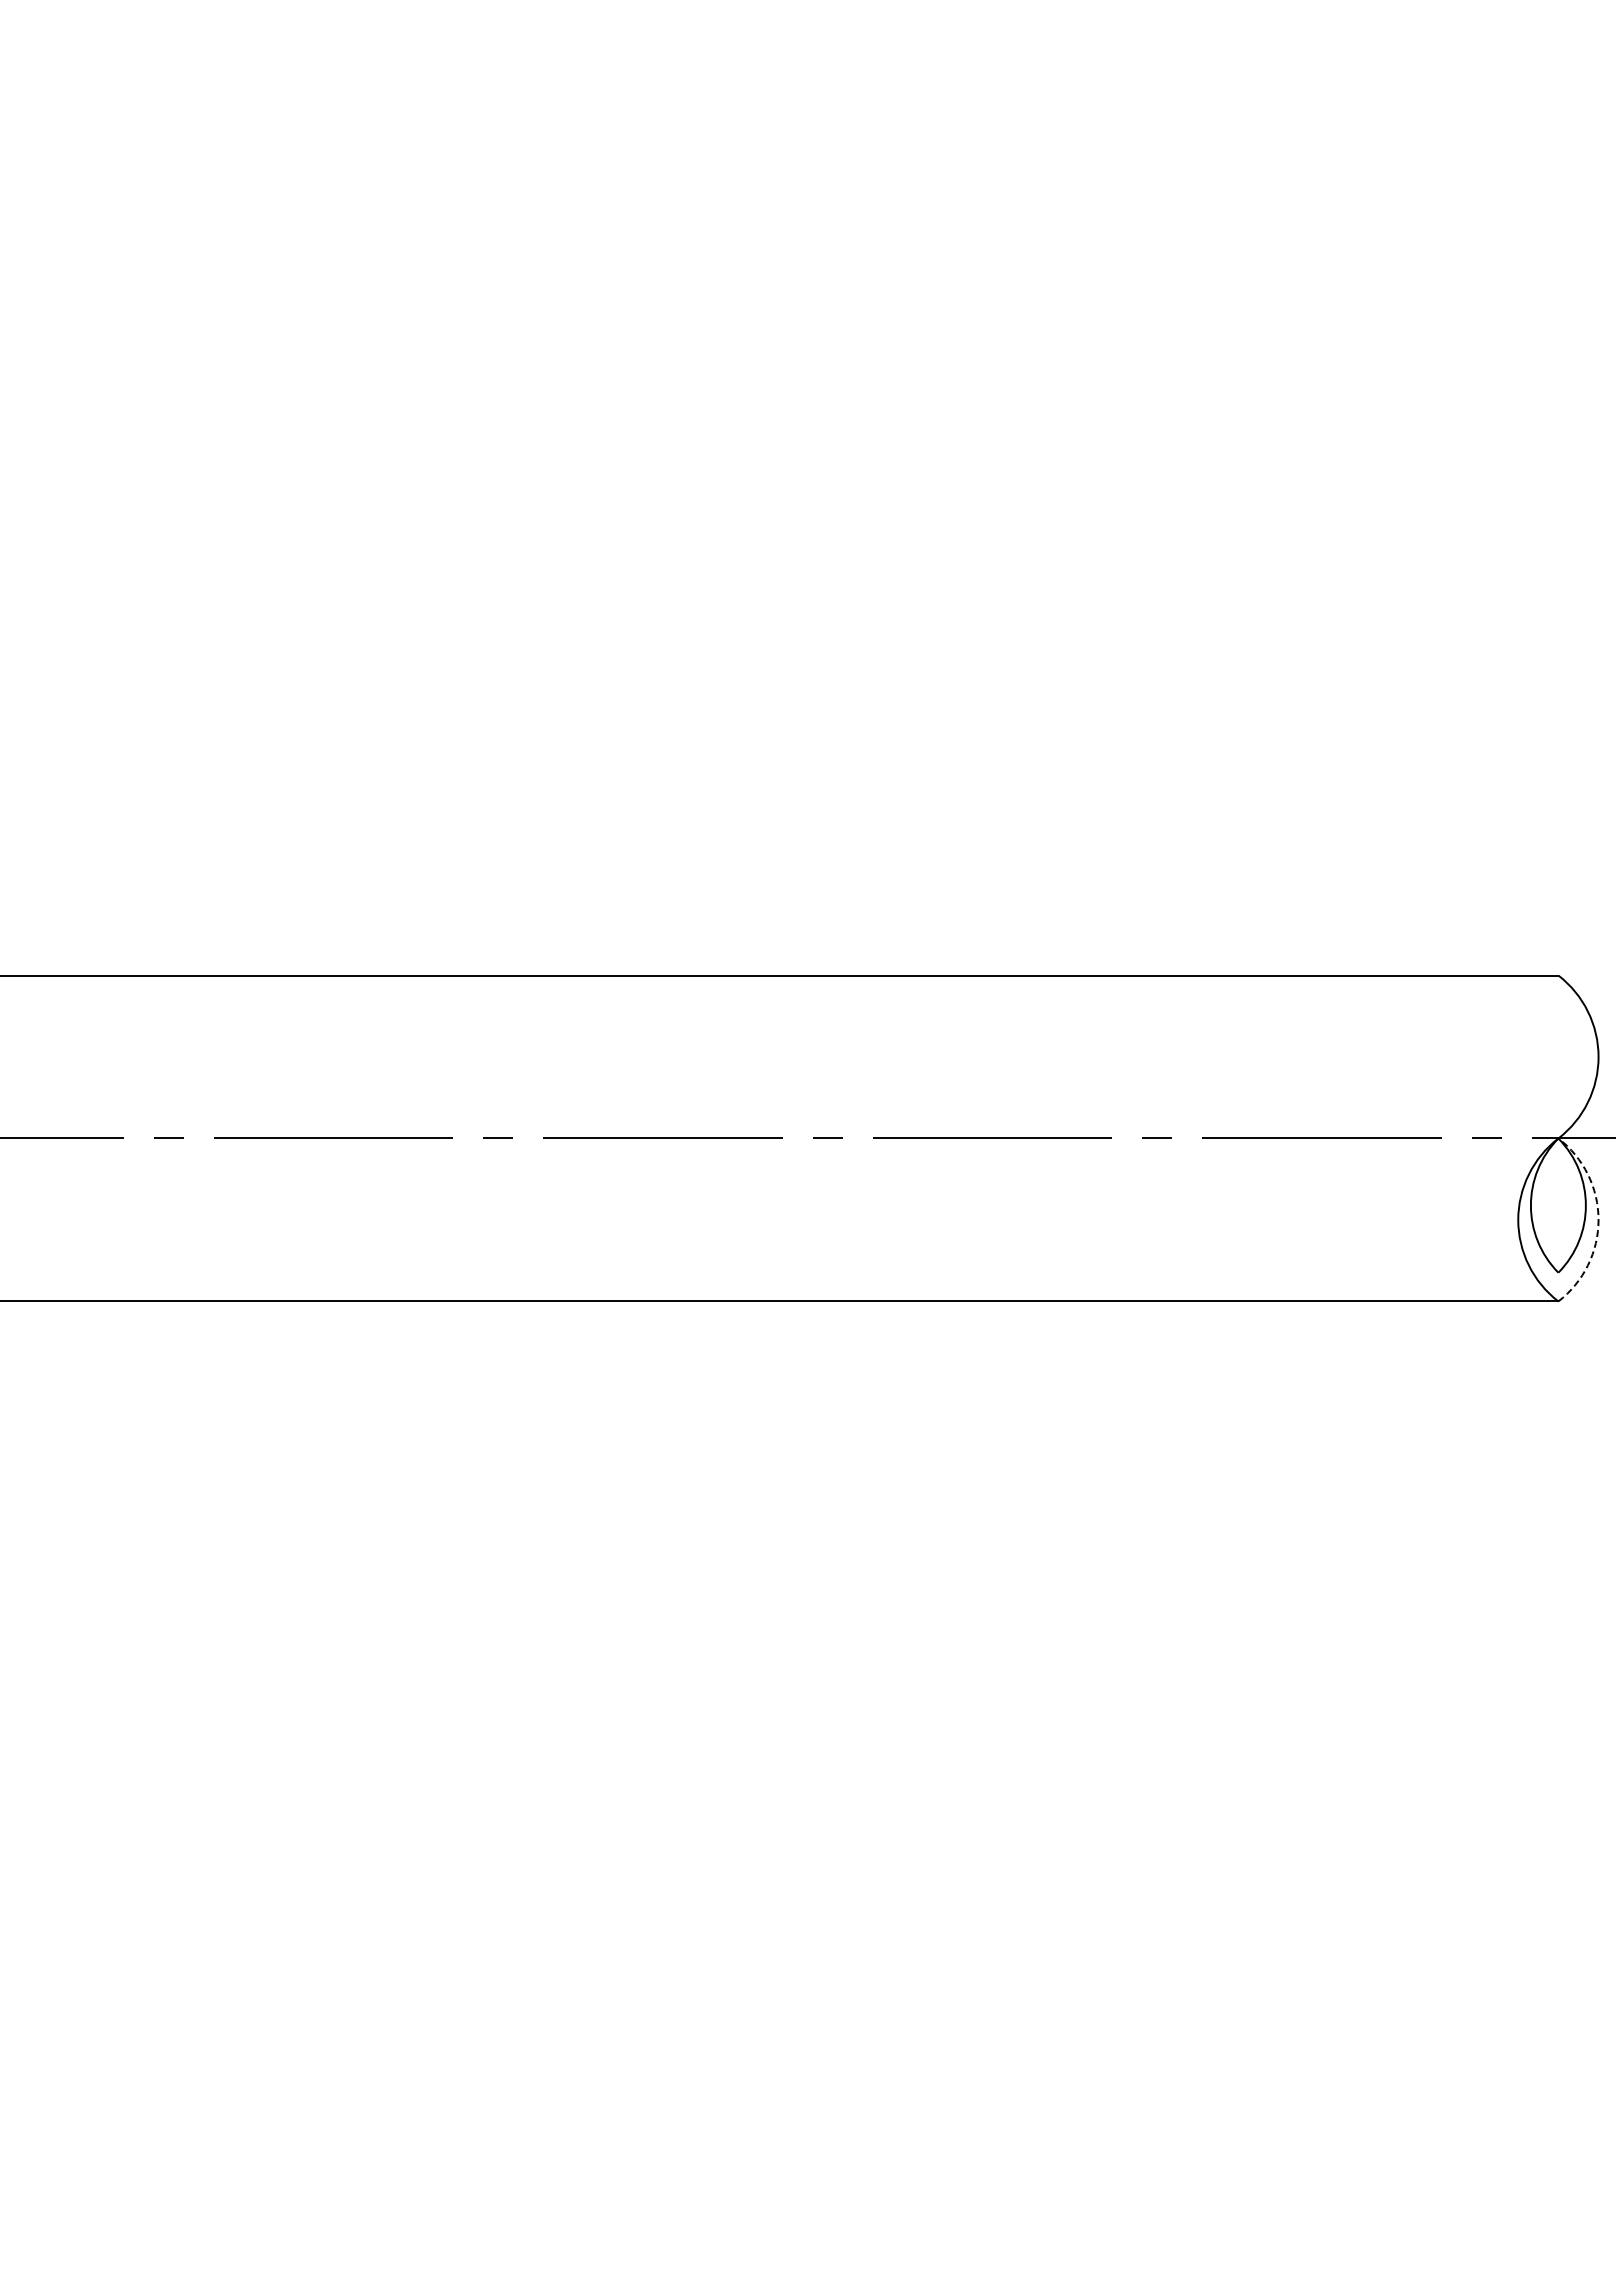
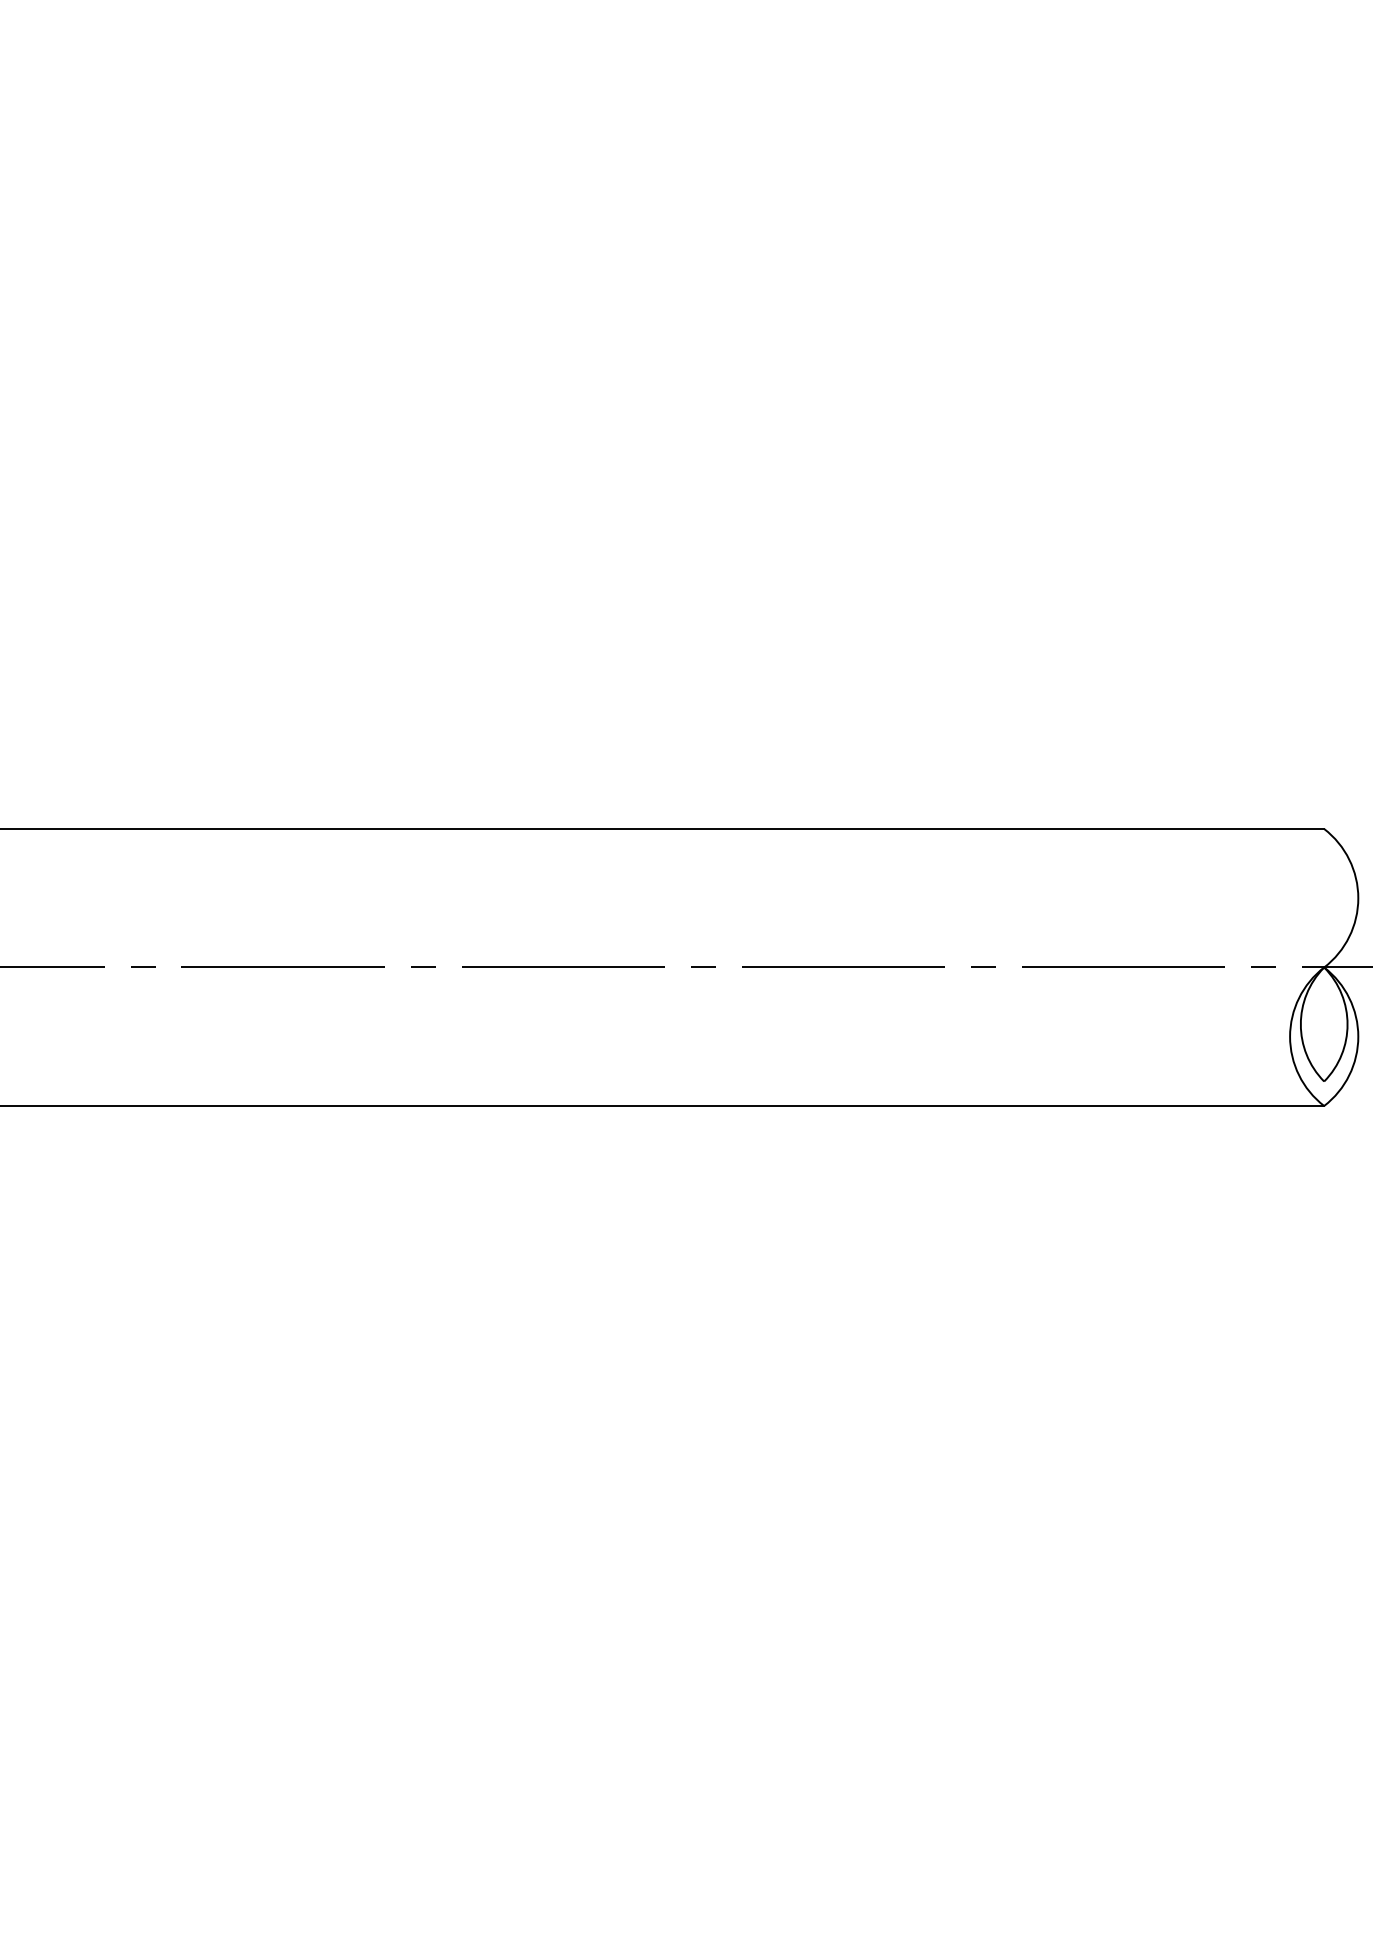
arc: (1598, 1219) -> (1358, 1036), dashed -> solid

